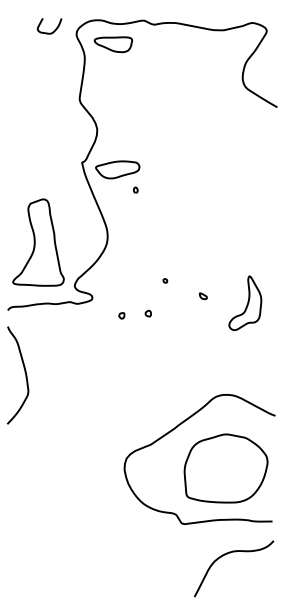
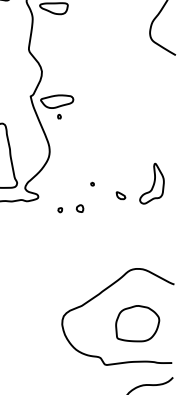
part: (135, 189) -> (59, 116), moved
part: (202, 295) -> (120, 195), size x1.6
part: (245, 303) -> (152, 183), moved
part: (147, 313) -> (79, 208), size x1.6
part: (225, 468) -> (137, 323), size x0.7

